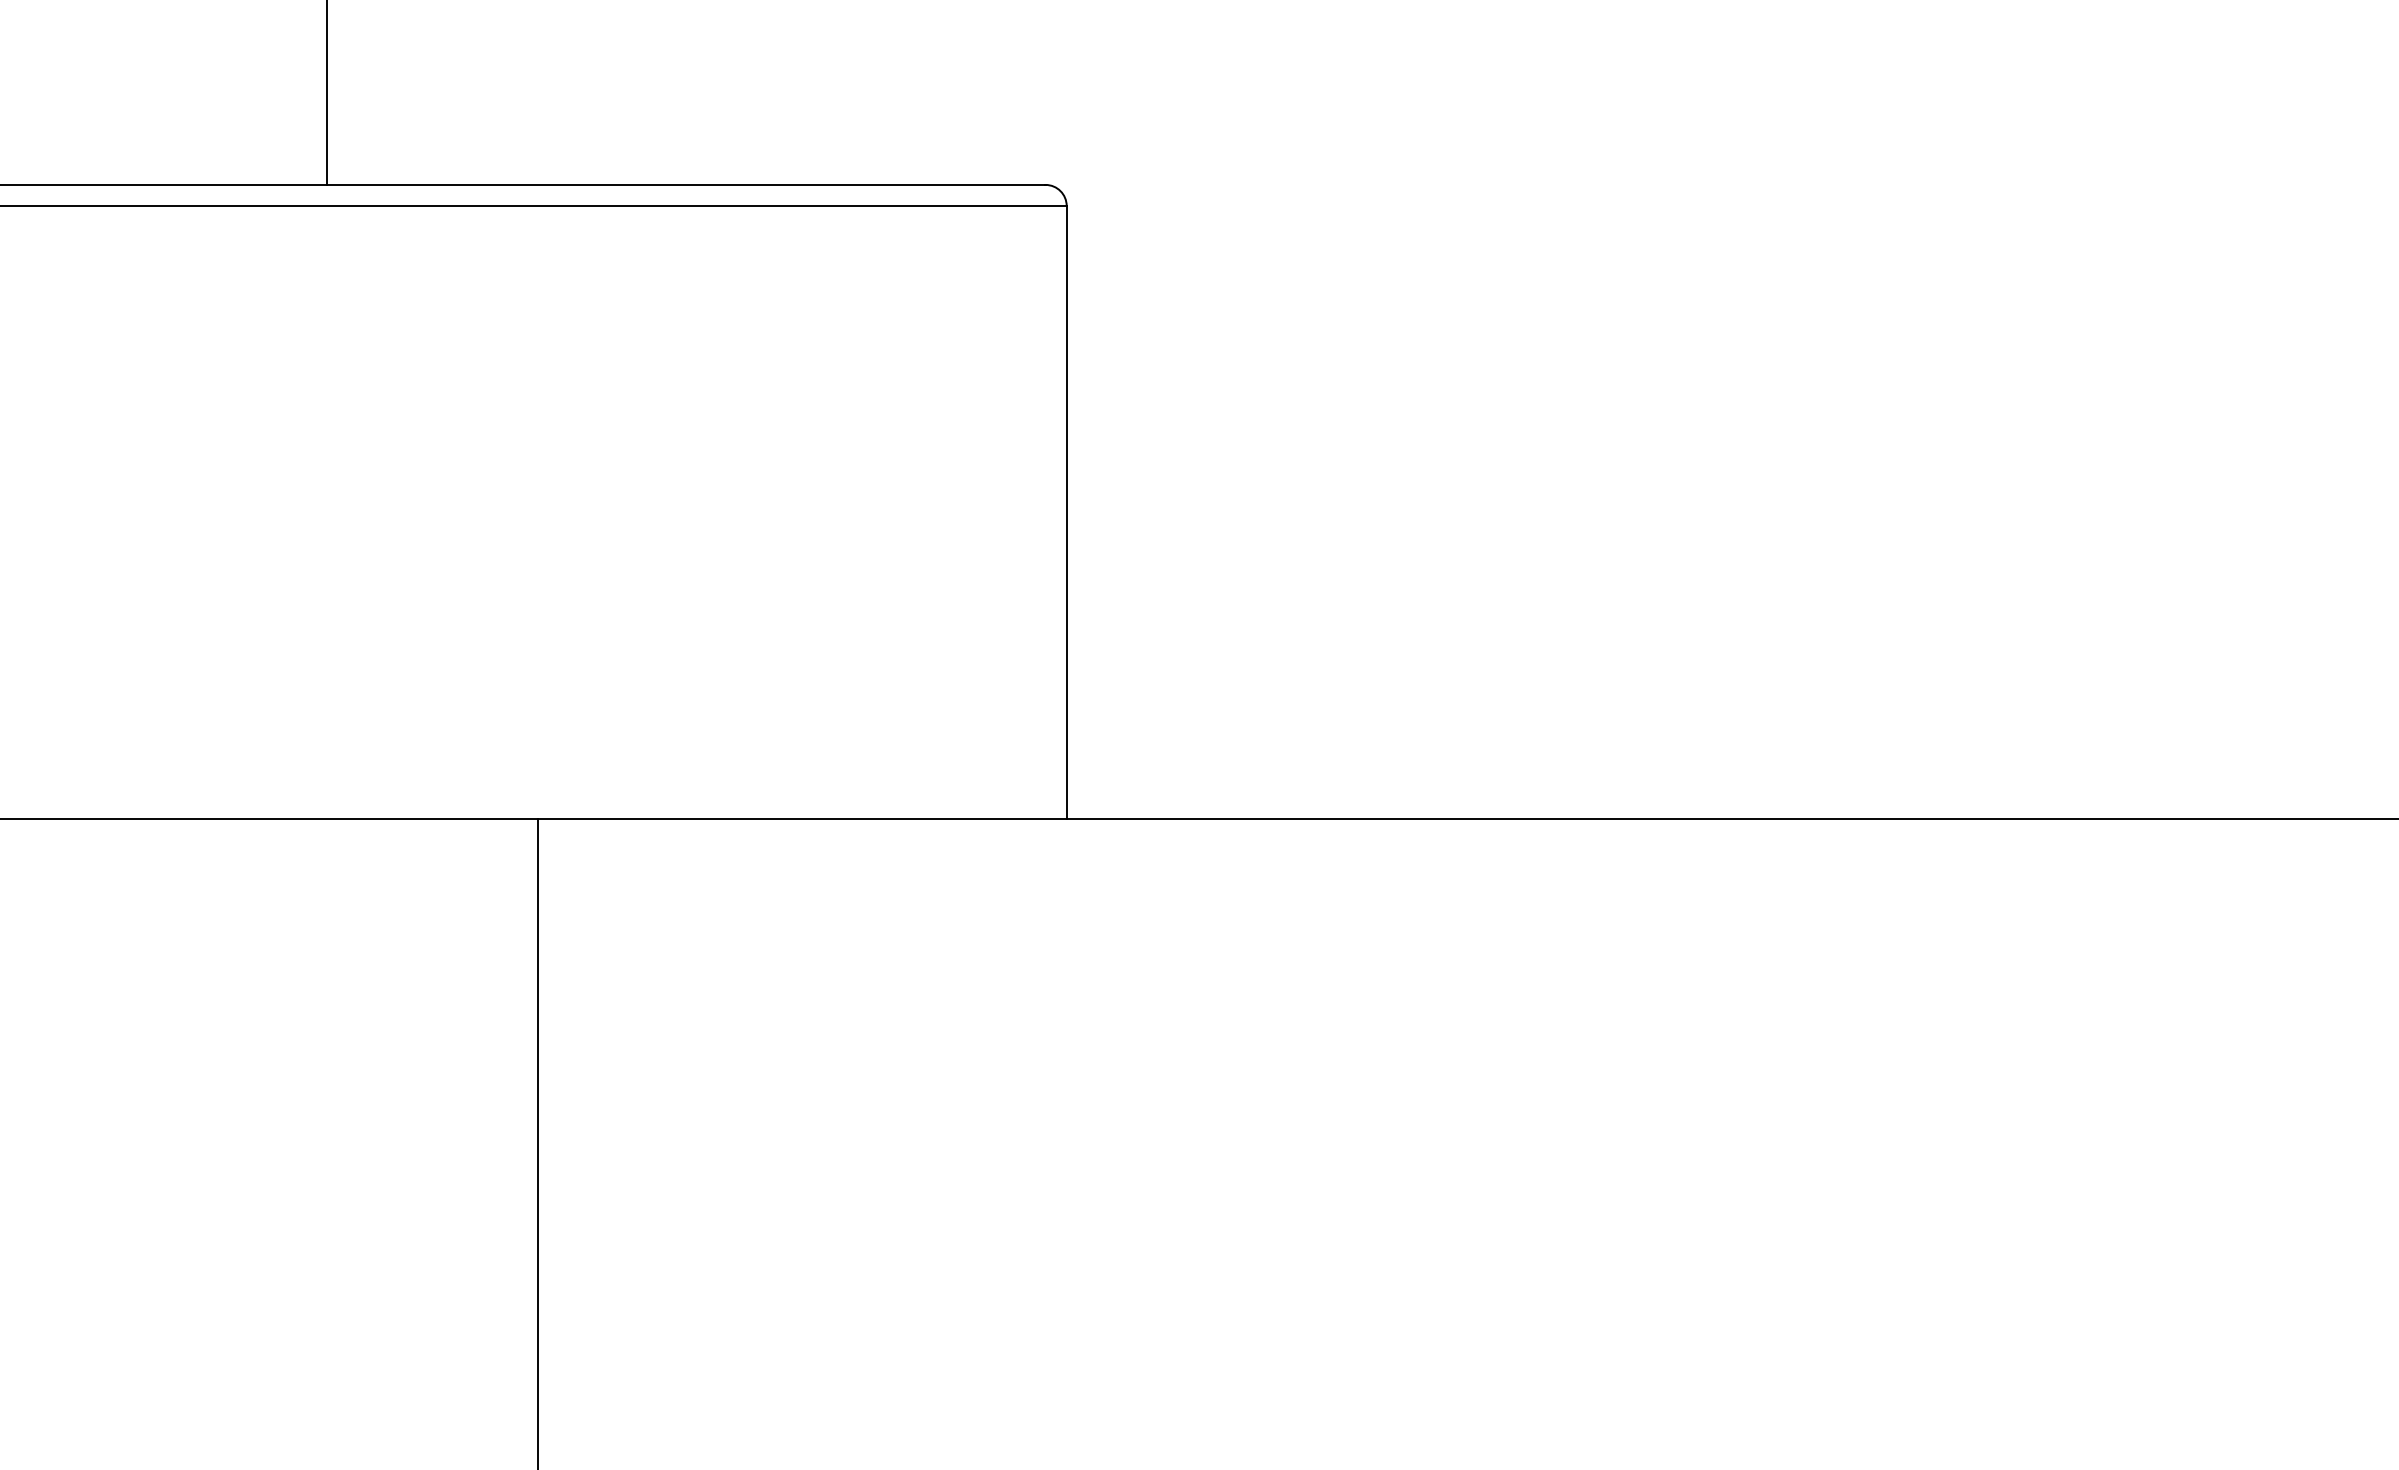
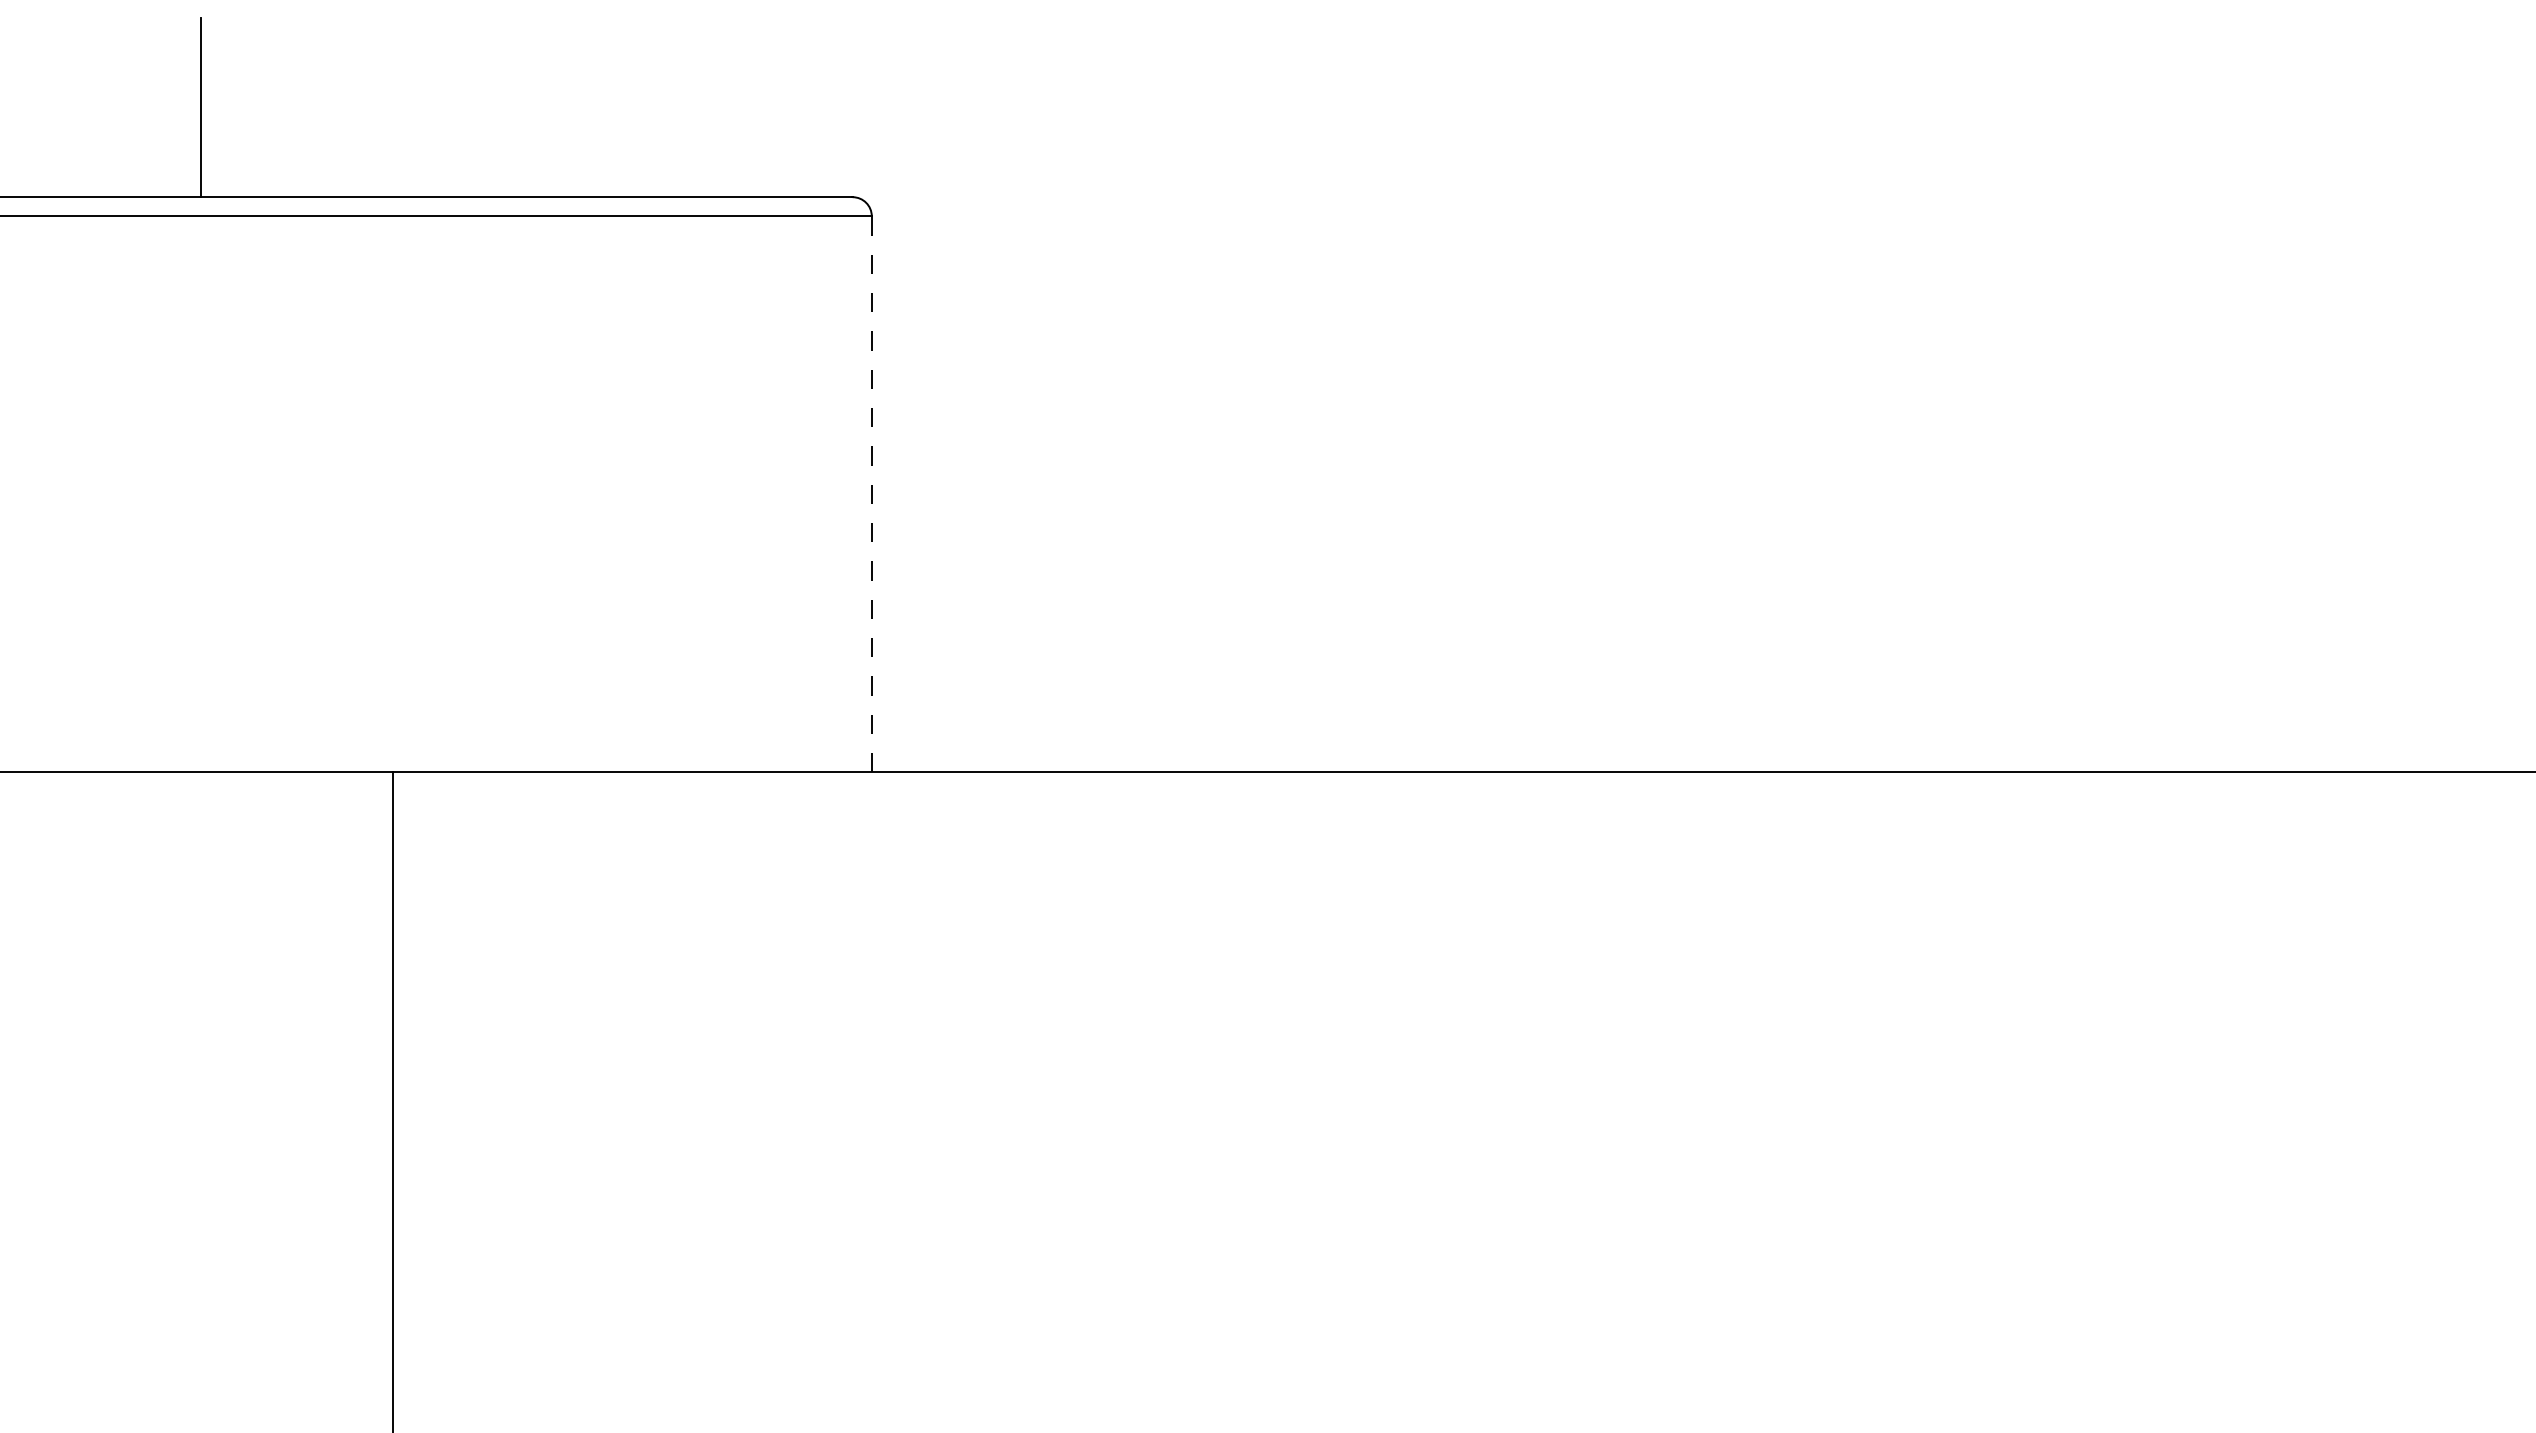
line: (1066, 512) -> (871, 494), solid -> dashed

